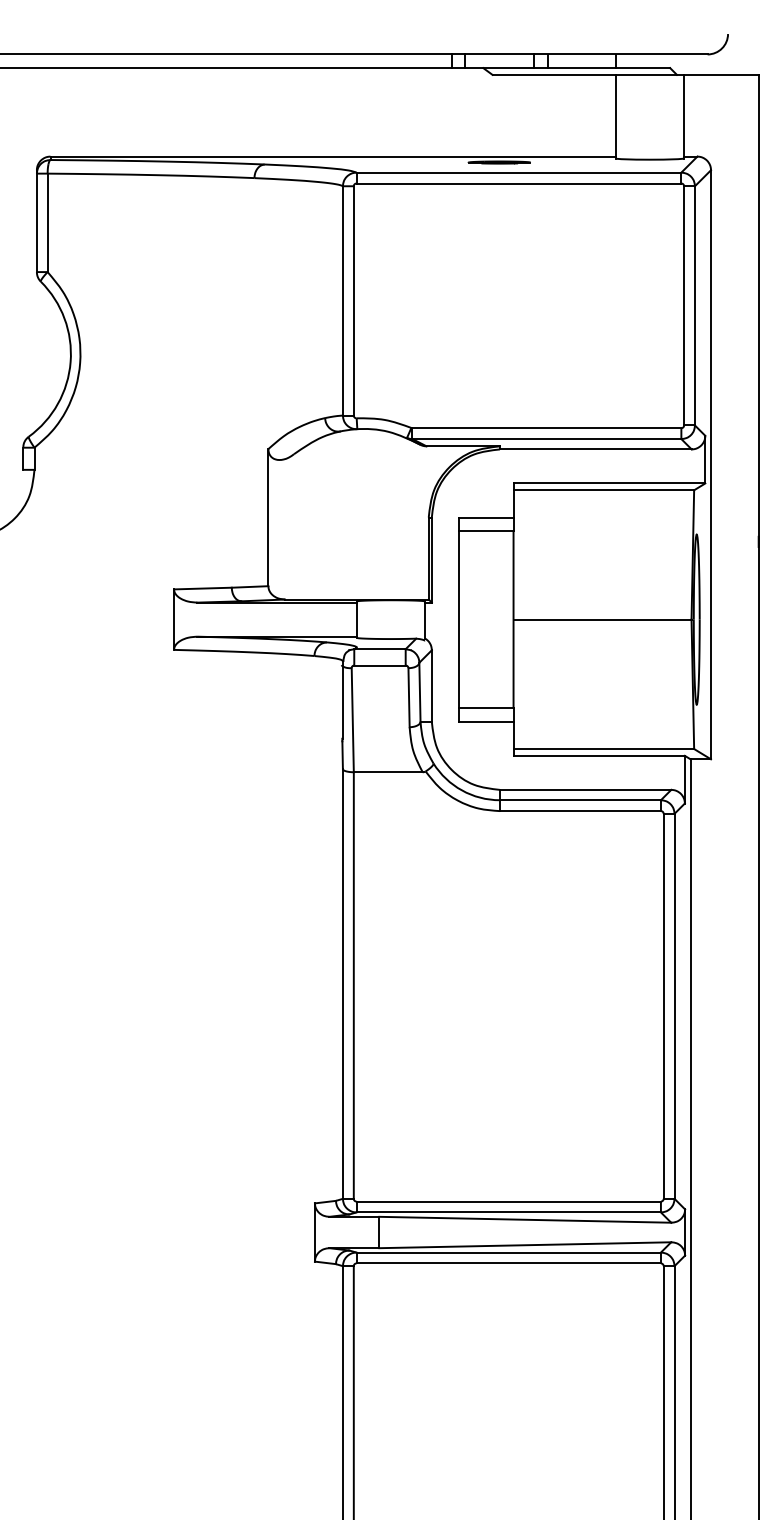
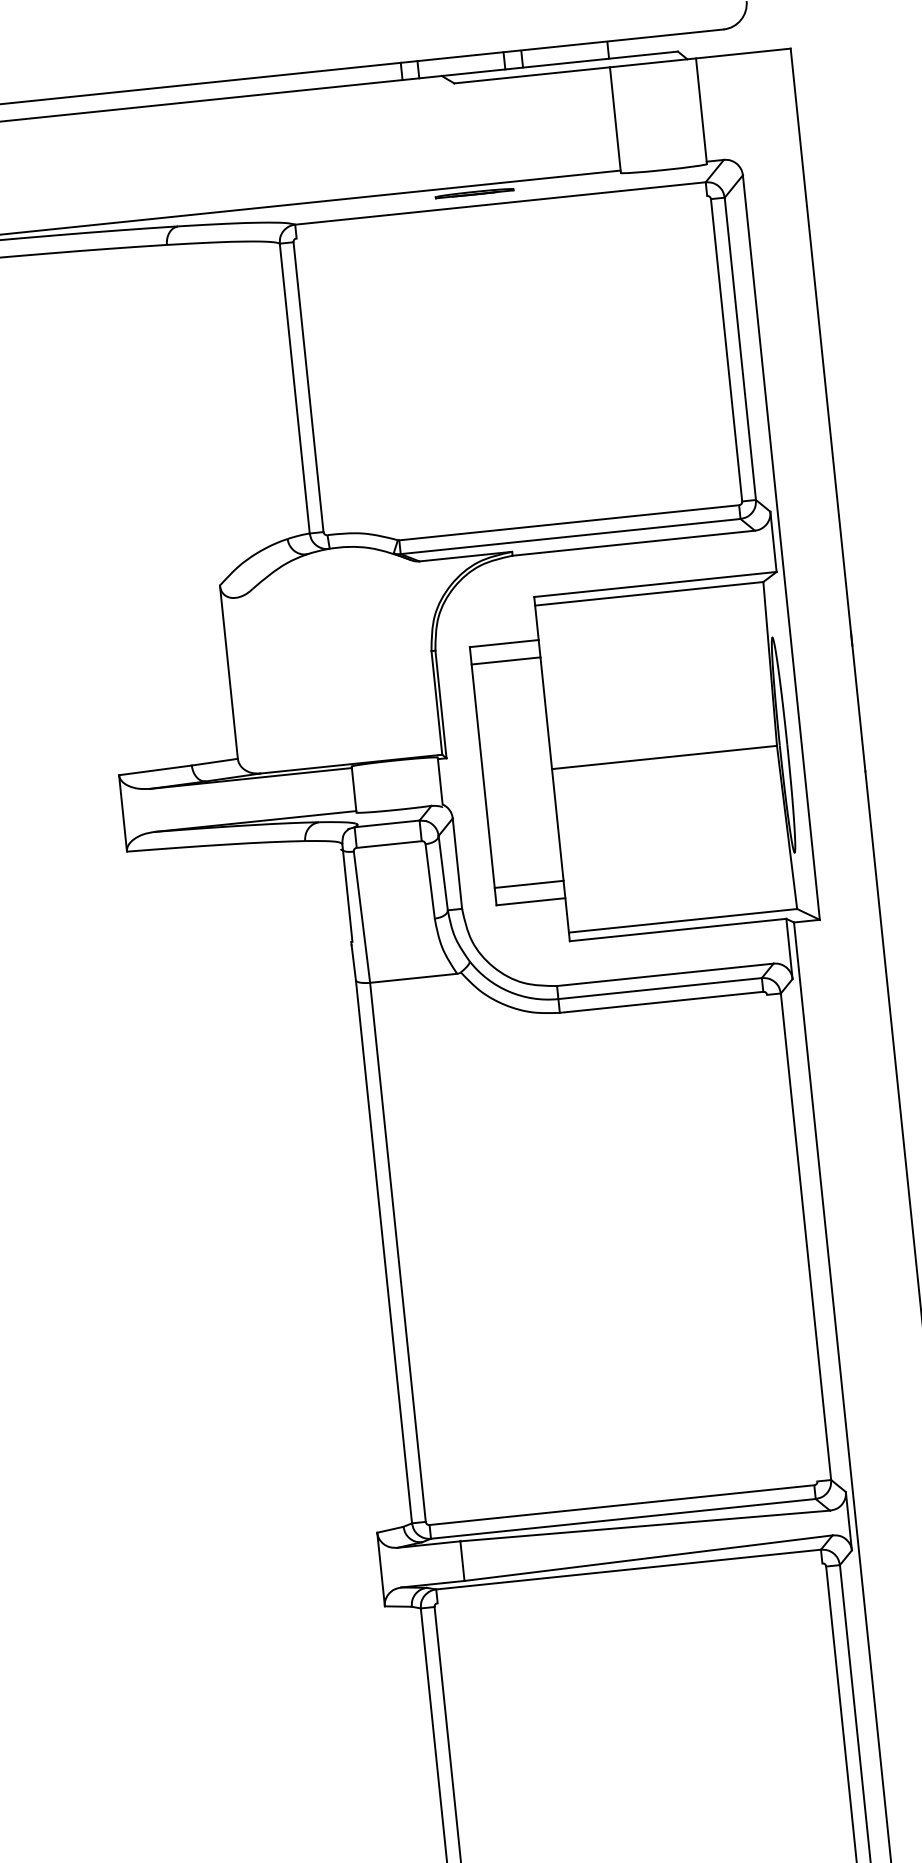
line: (518, 183) -> (501, 217), removed
line: (663, 1005) -> (791, 1237), removed
line: (508, 1263) -> (629, 1583), removed

